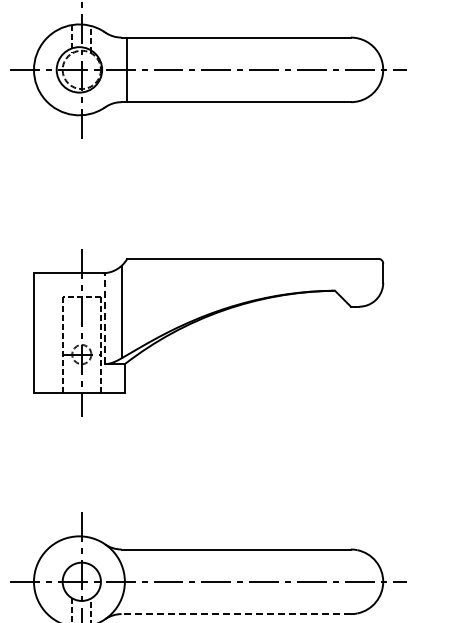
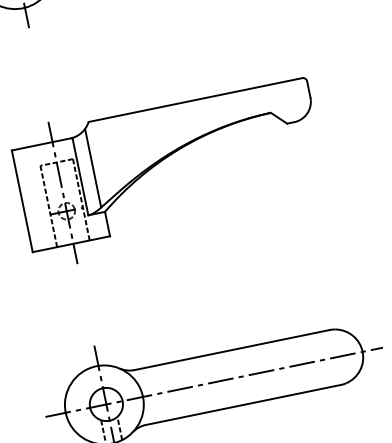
line: (105, 318) -> (80, 176), dashed -> solid
line: (236, 614) -> (243, 405), dashed -> solid

